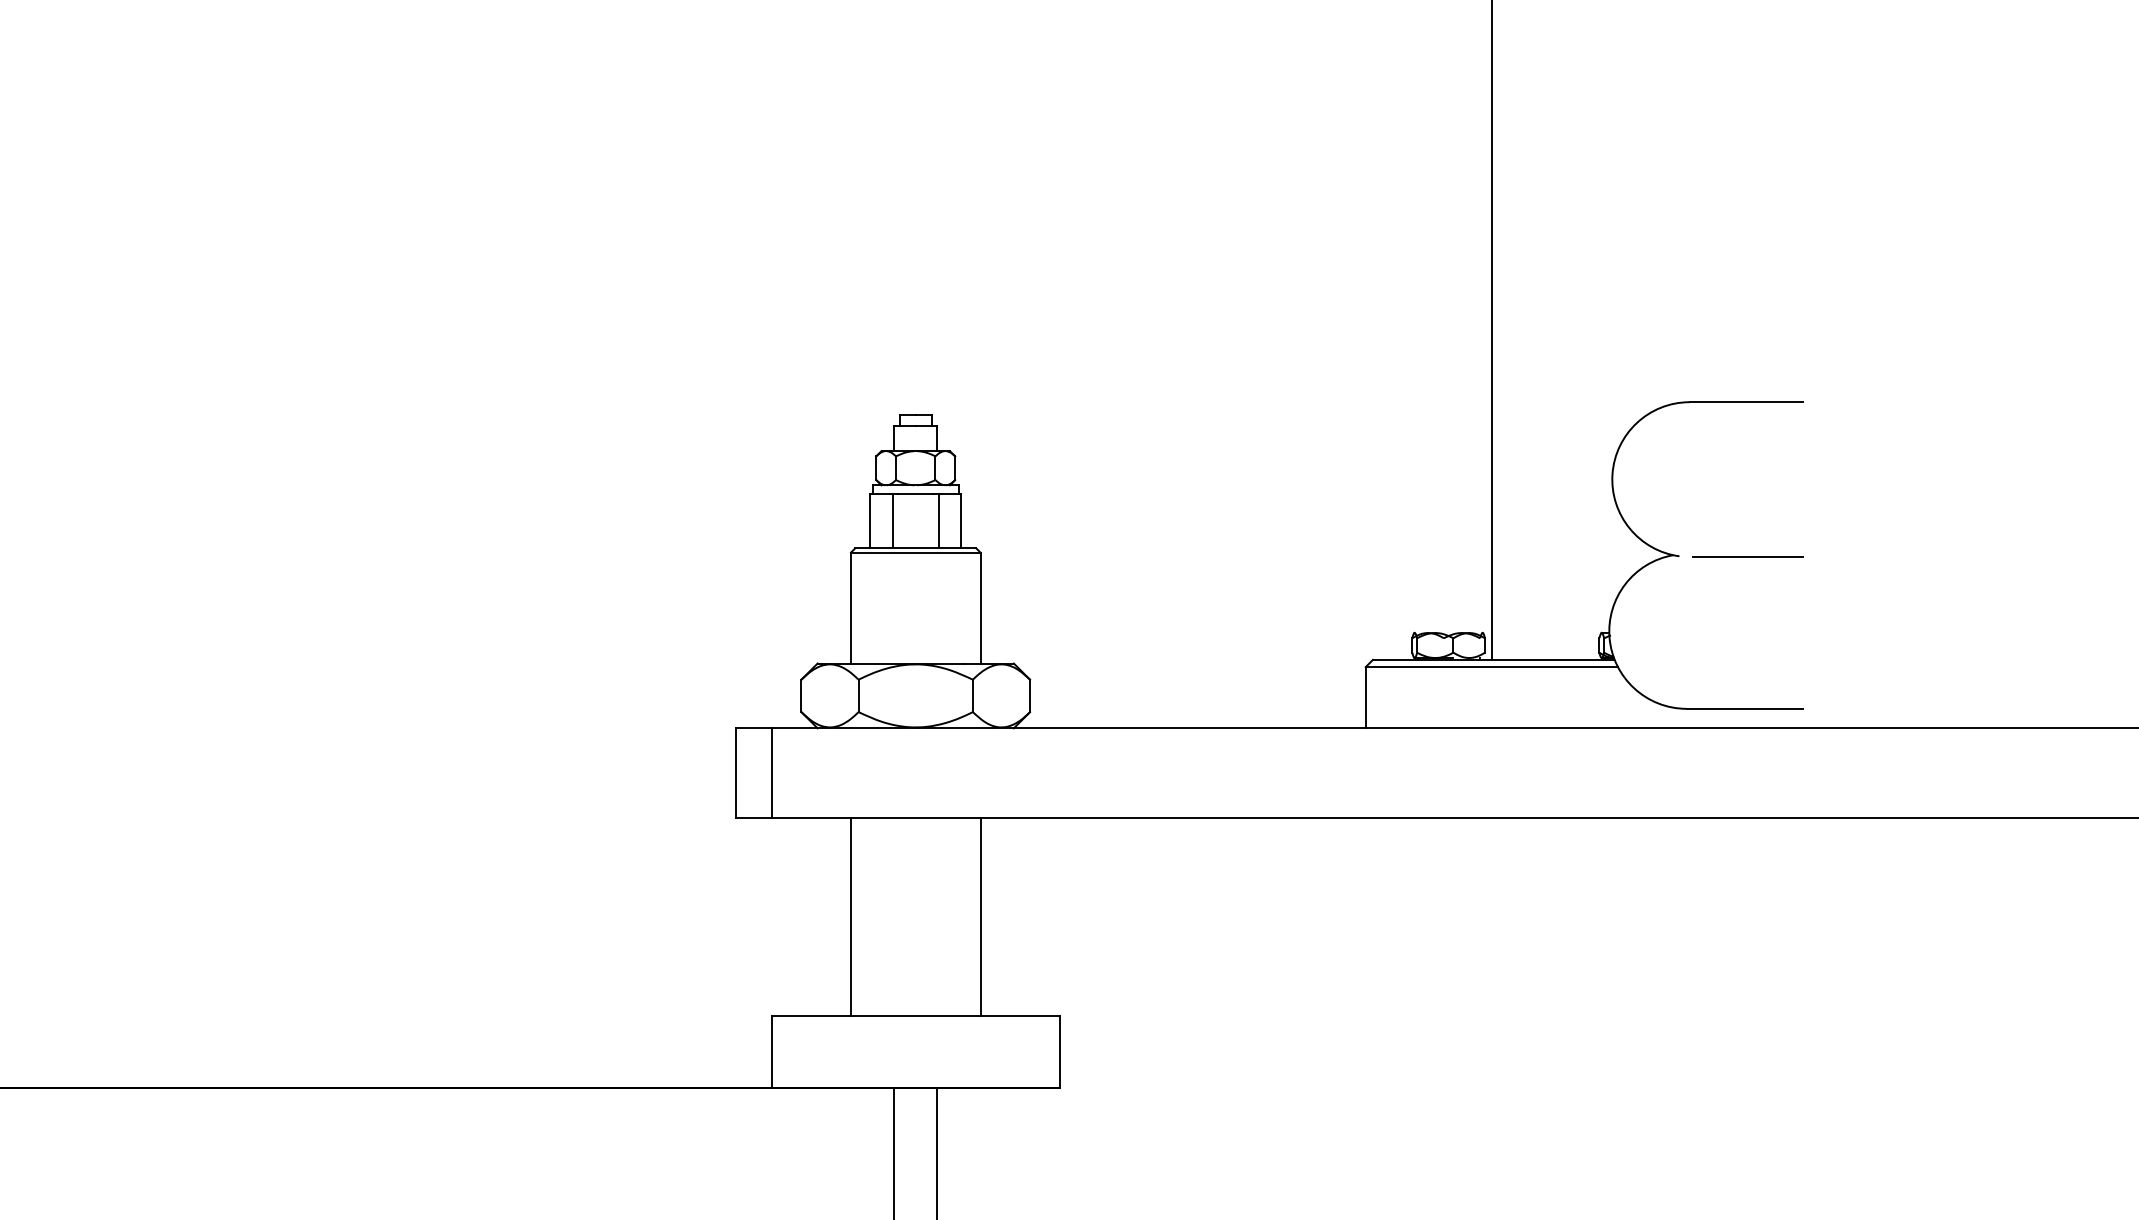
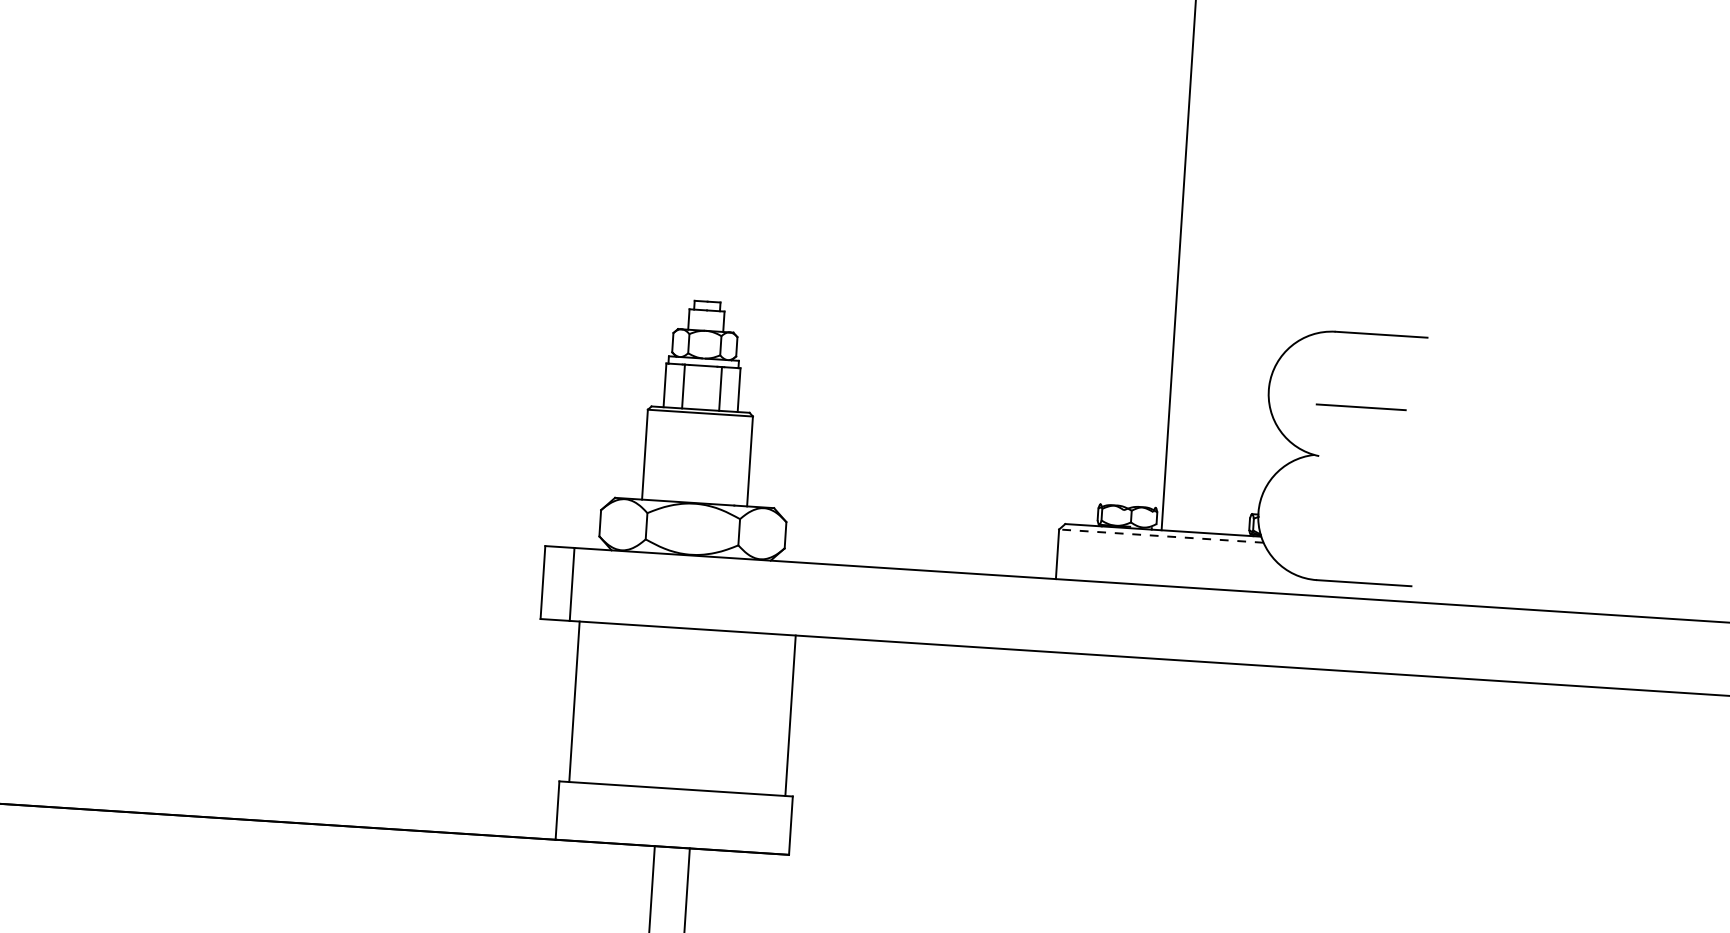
line: (1747, 556) -> (1360, 406), moved
line: (1491, 667) -> (1161, 536), solid -> dashed
line: (850, 917) -> (574, 701), moved
line: (980, 917) -> (790, 715), moved

